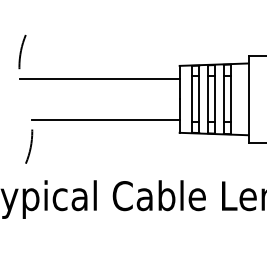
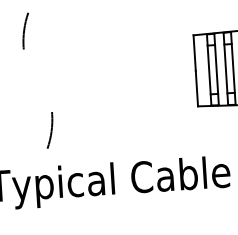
line: (99, 78) -> (109, 54), removed
line: (105, 119) -> (118, 97), removed
arc: (30, 146) -> (51, 130), moved

